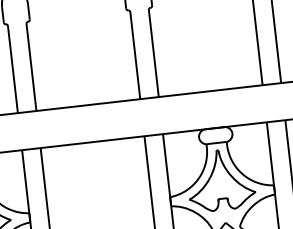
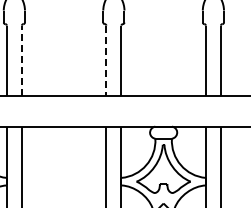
line: (135, 56) -> (106, 61), solid -> dashed
line: (30, 66) -> (21, 60), solid -> dashed

